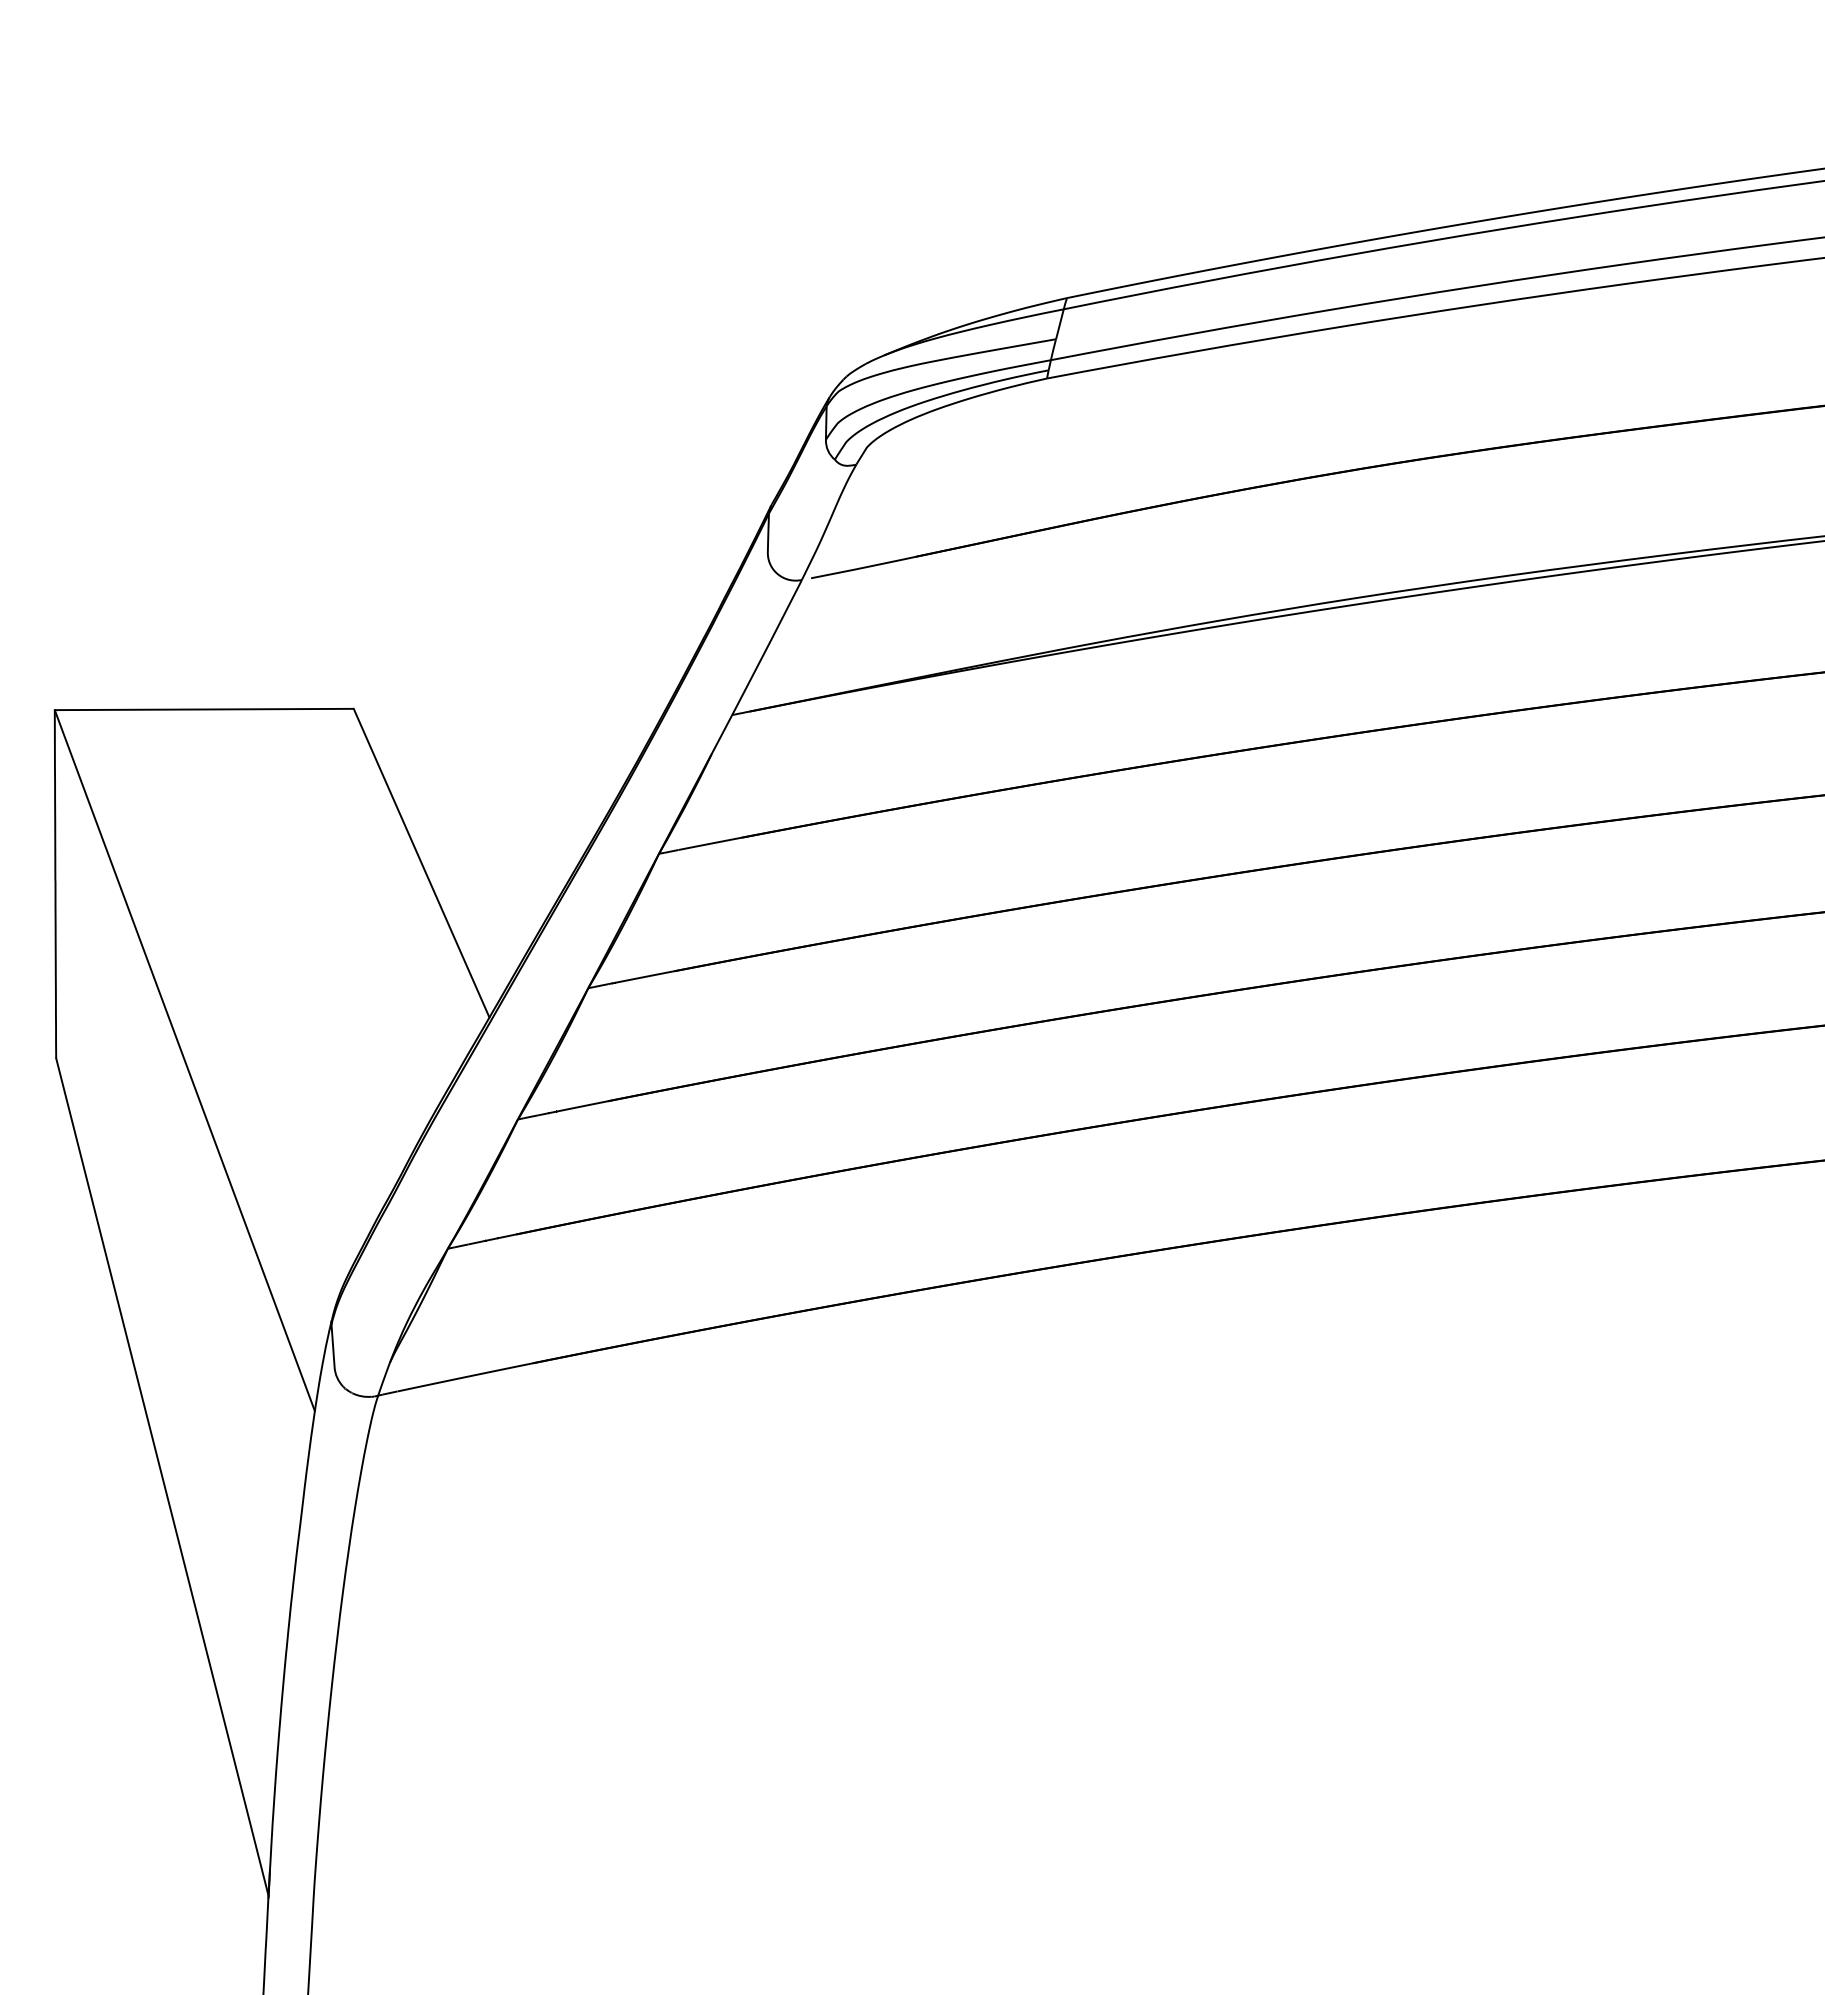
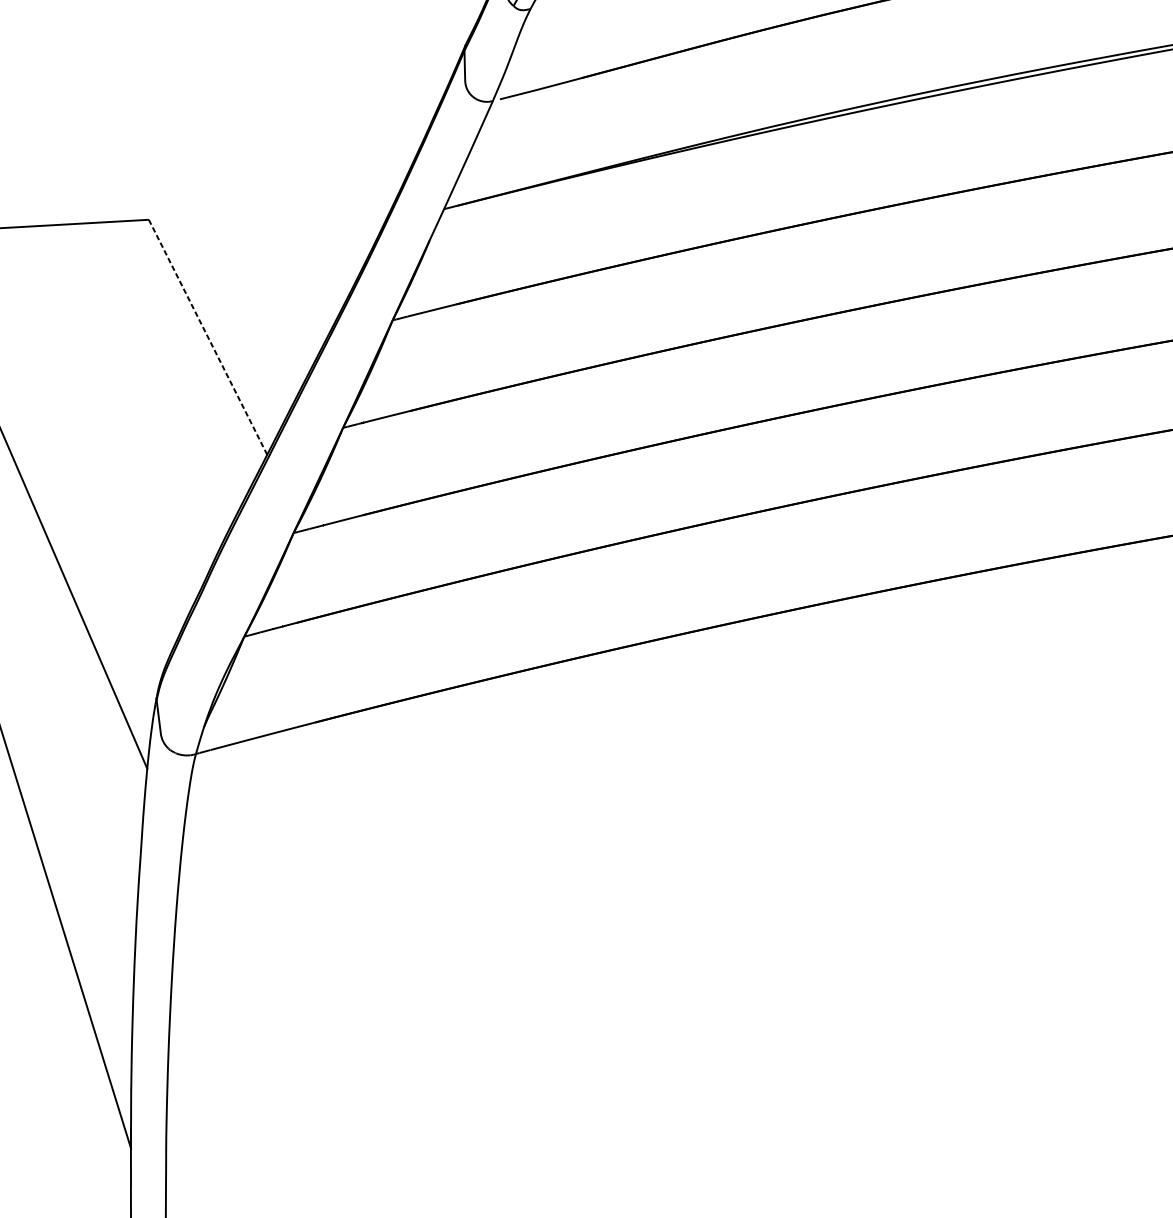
line: (421, 863) -> (207, 337), solid -> dashed

